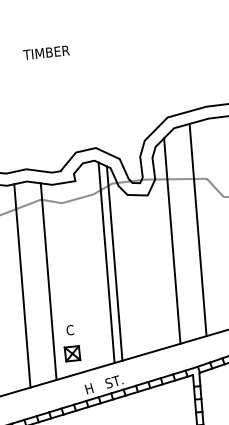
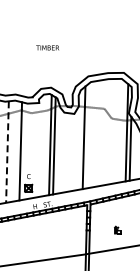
text: (45, 51) -> (47, 47), moved
line: (198, 229) -> (97, 133), removed
line: (22, 286) -> (7, 152), solid -> dashed

